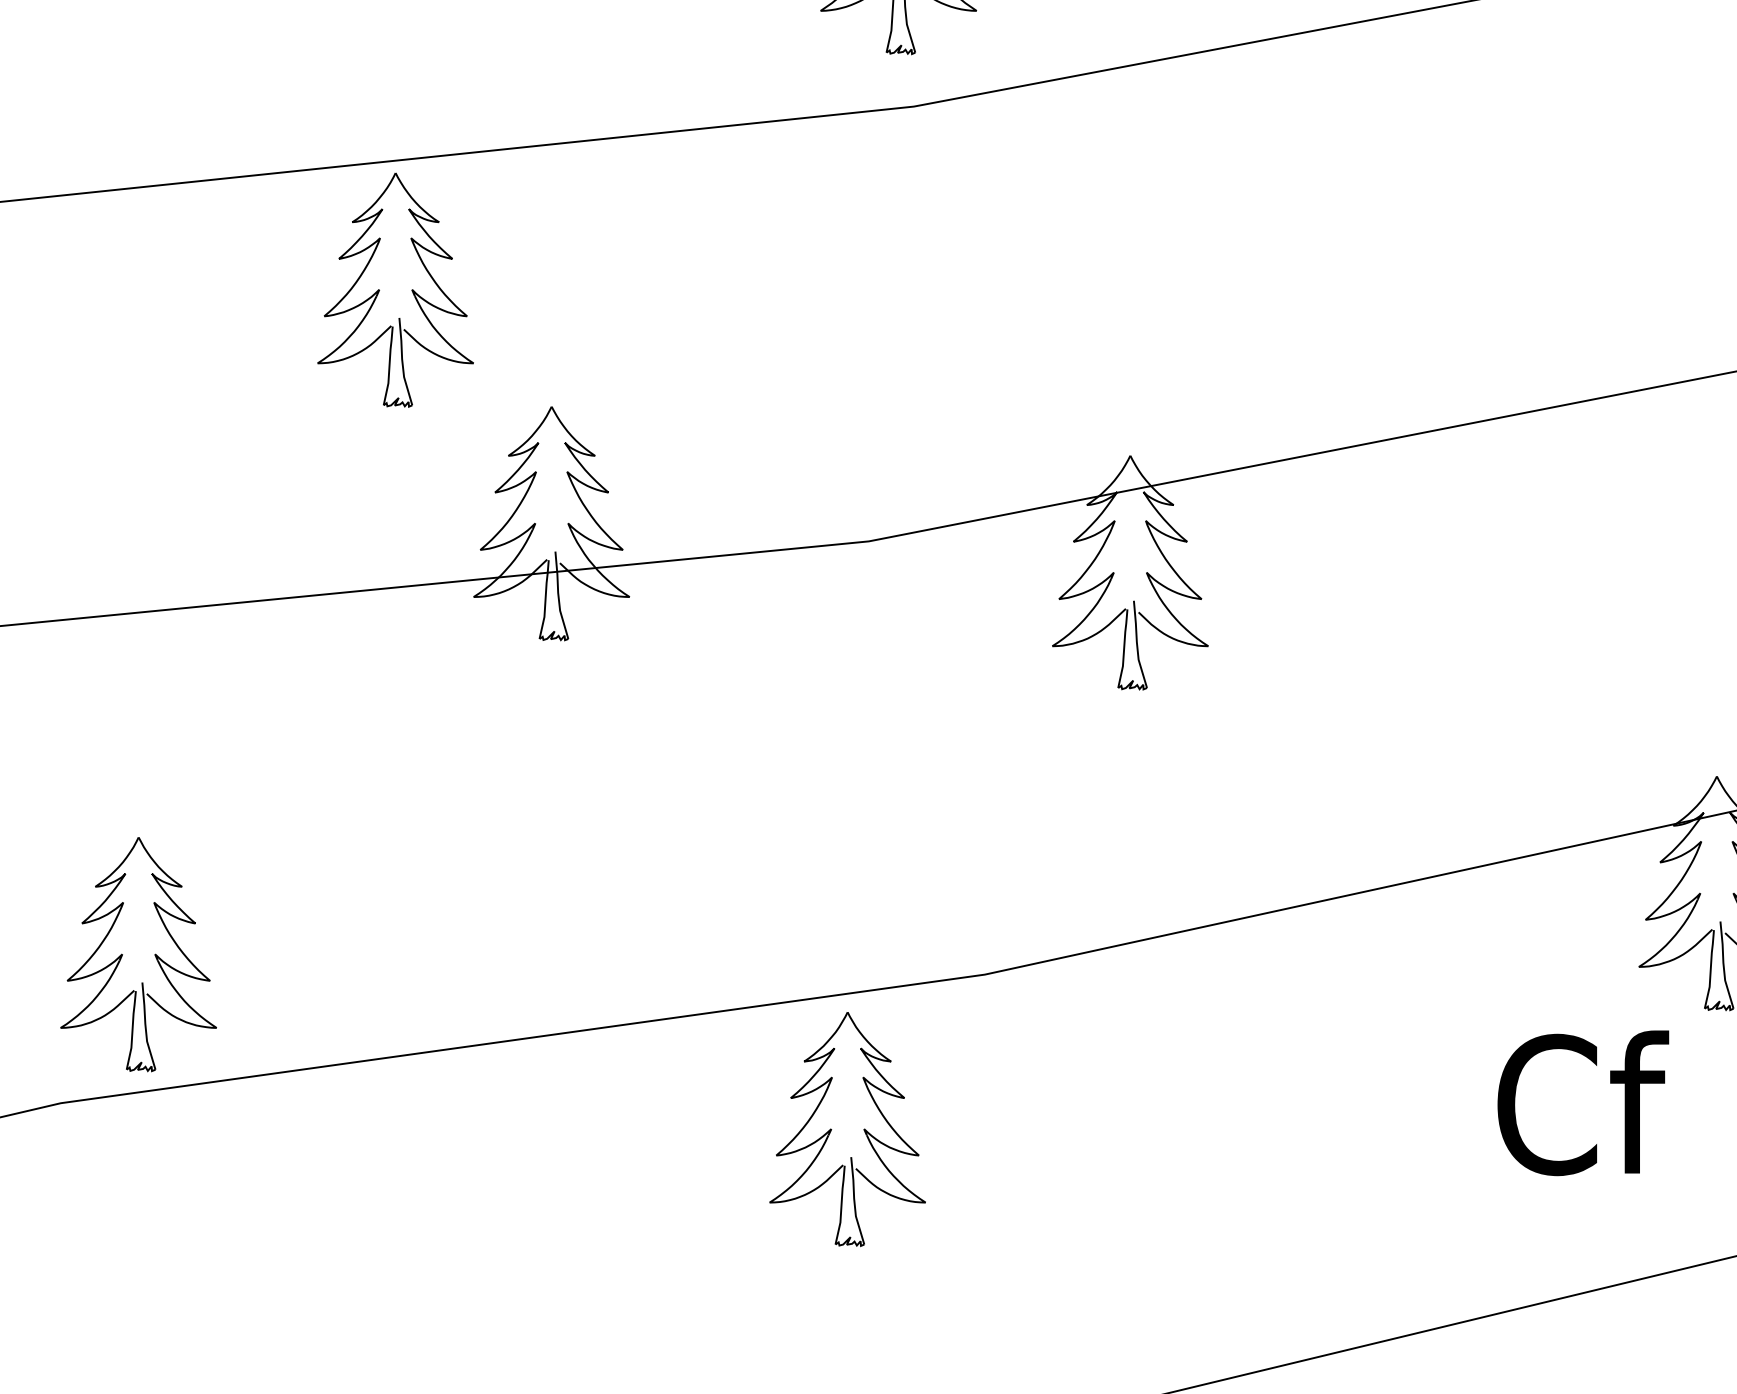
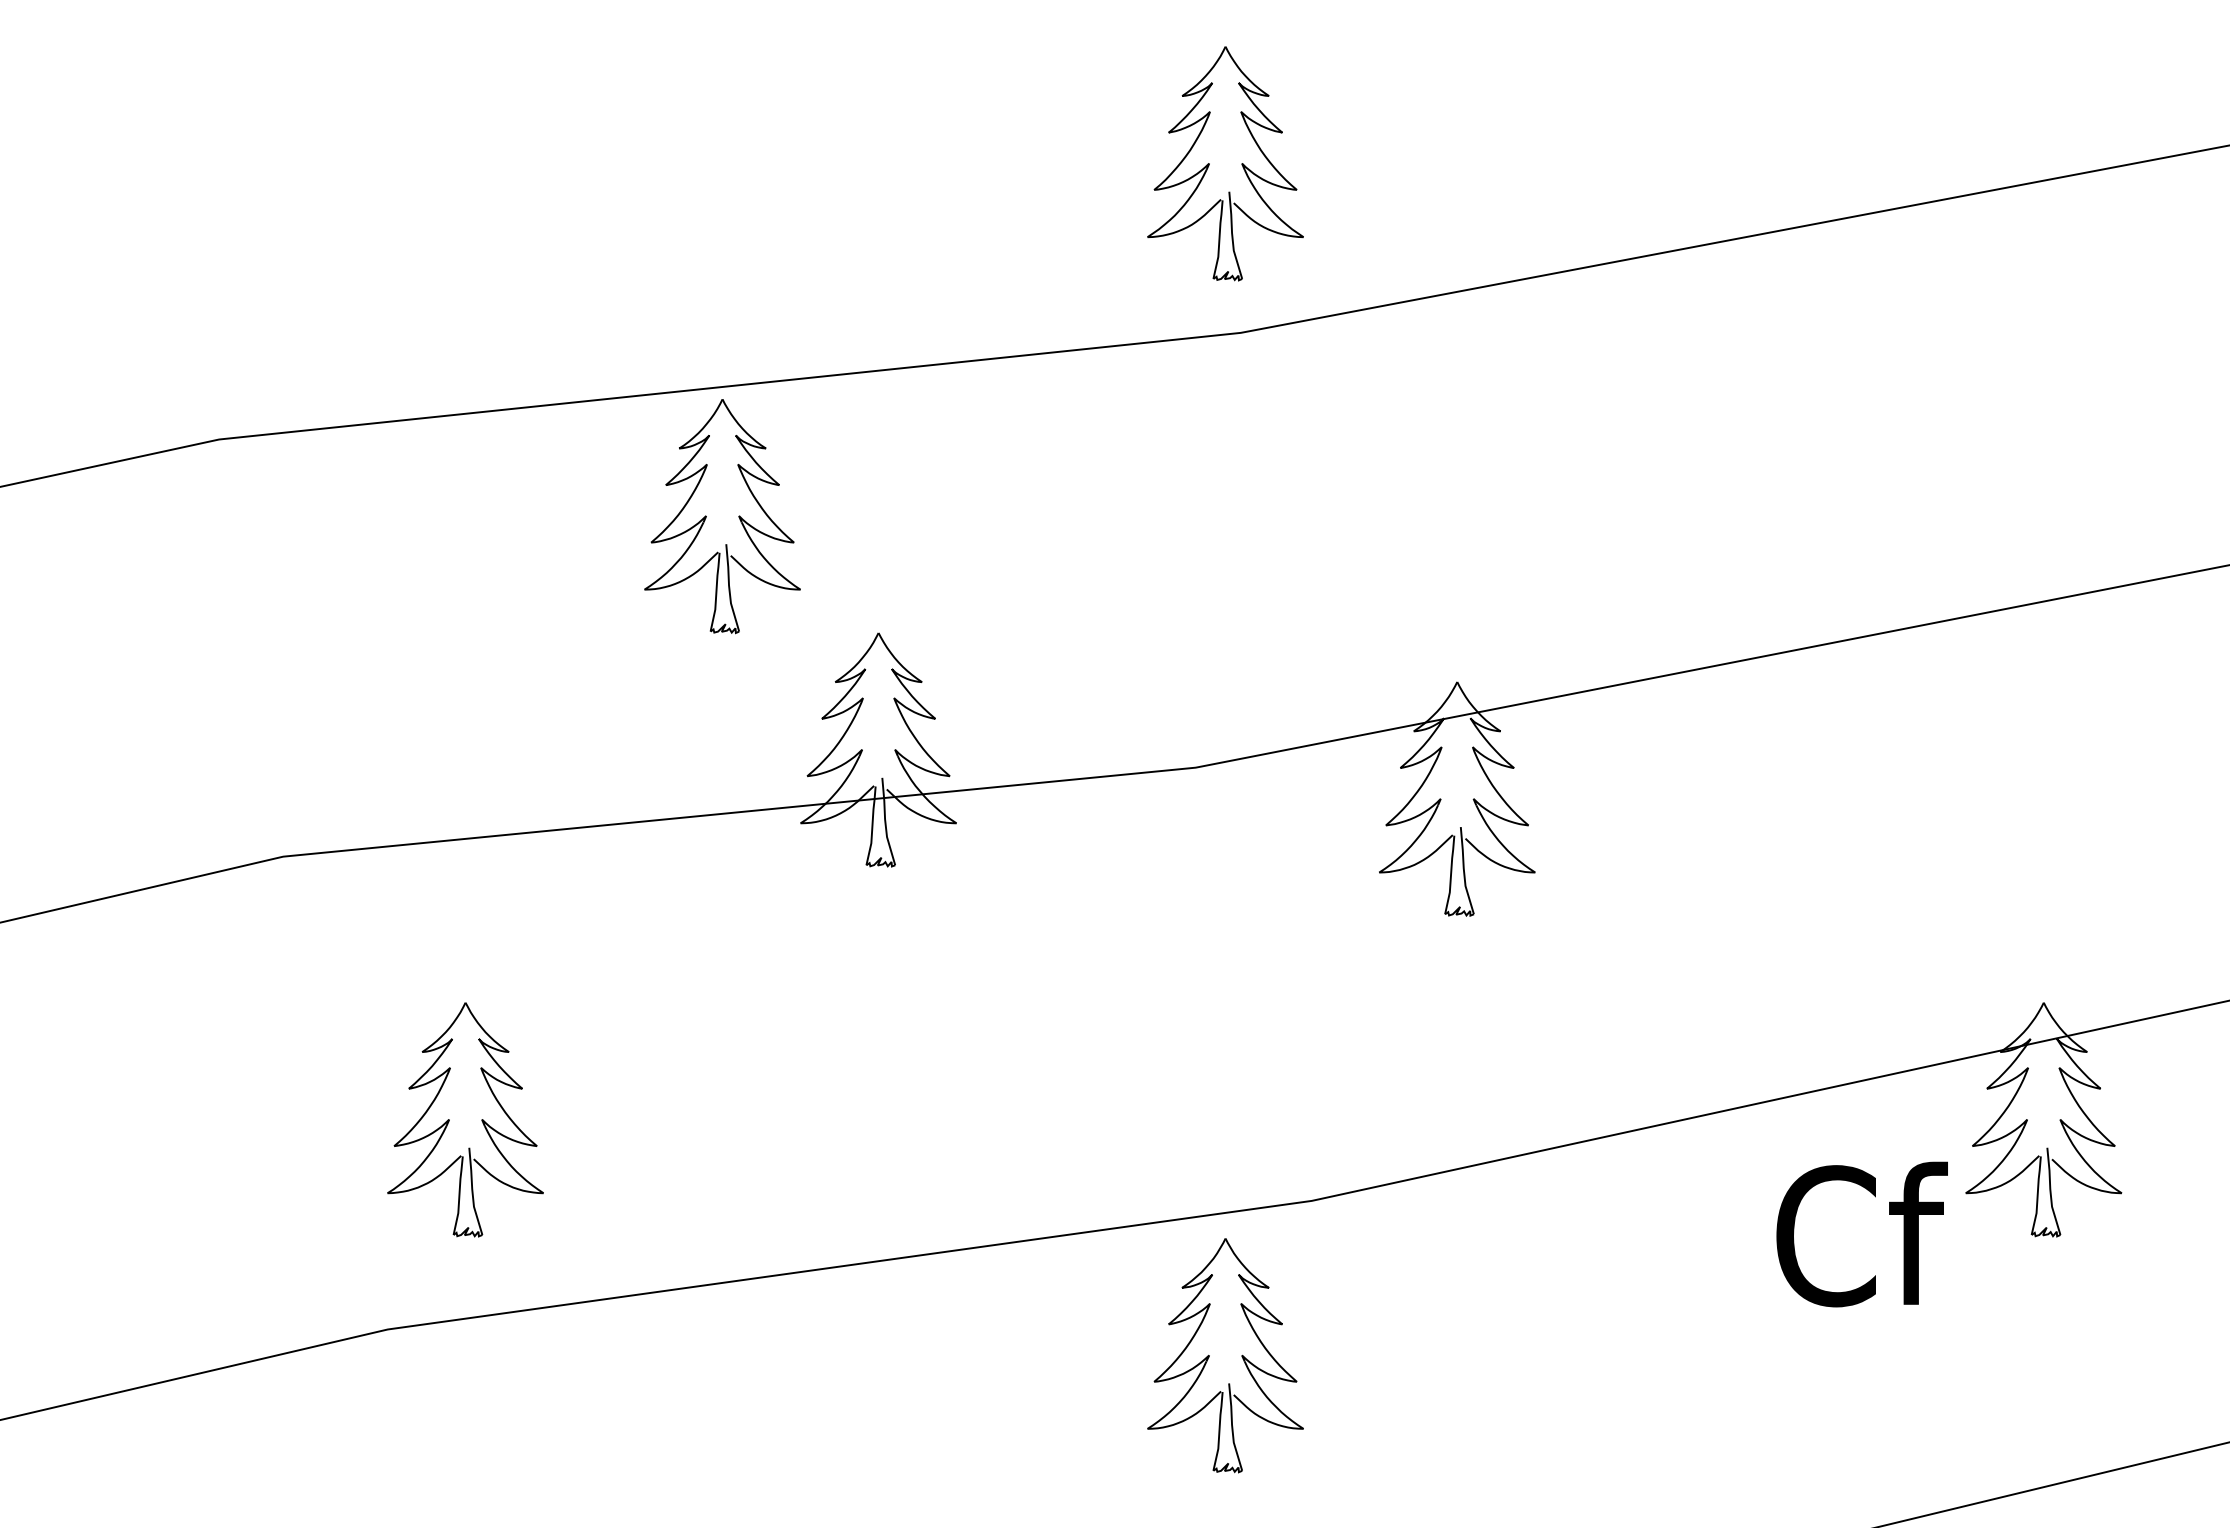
part: (122, 954) -> (449, 1119), moved
text: (1582, 1103) -> (1861, 1234), moved
part: (831, 1129) -> (1209, 1355), moved

